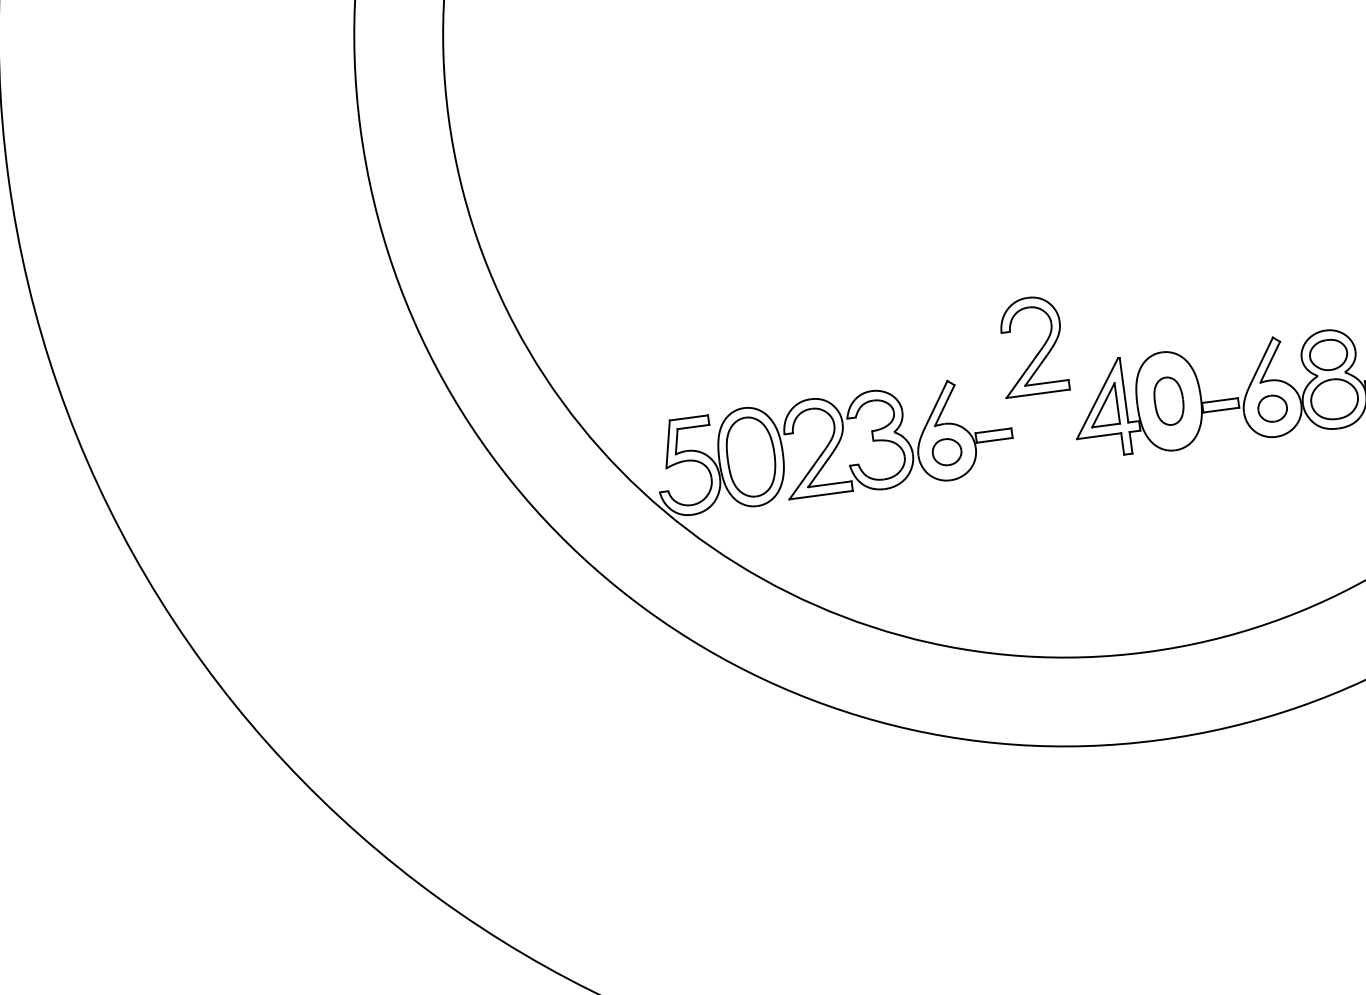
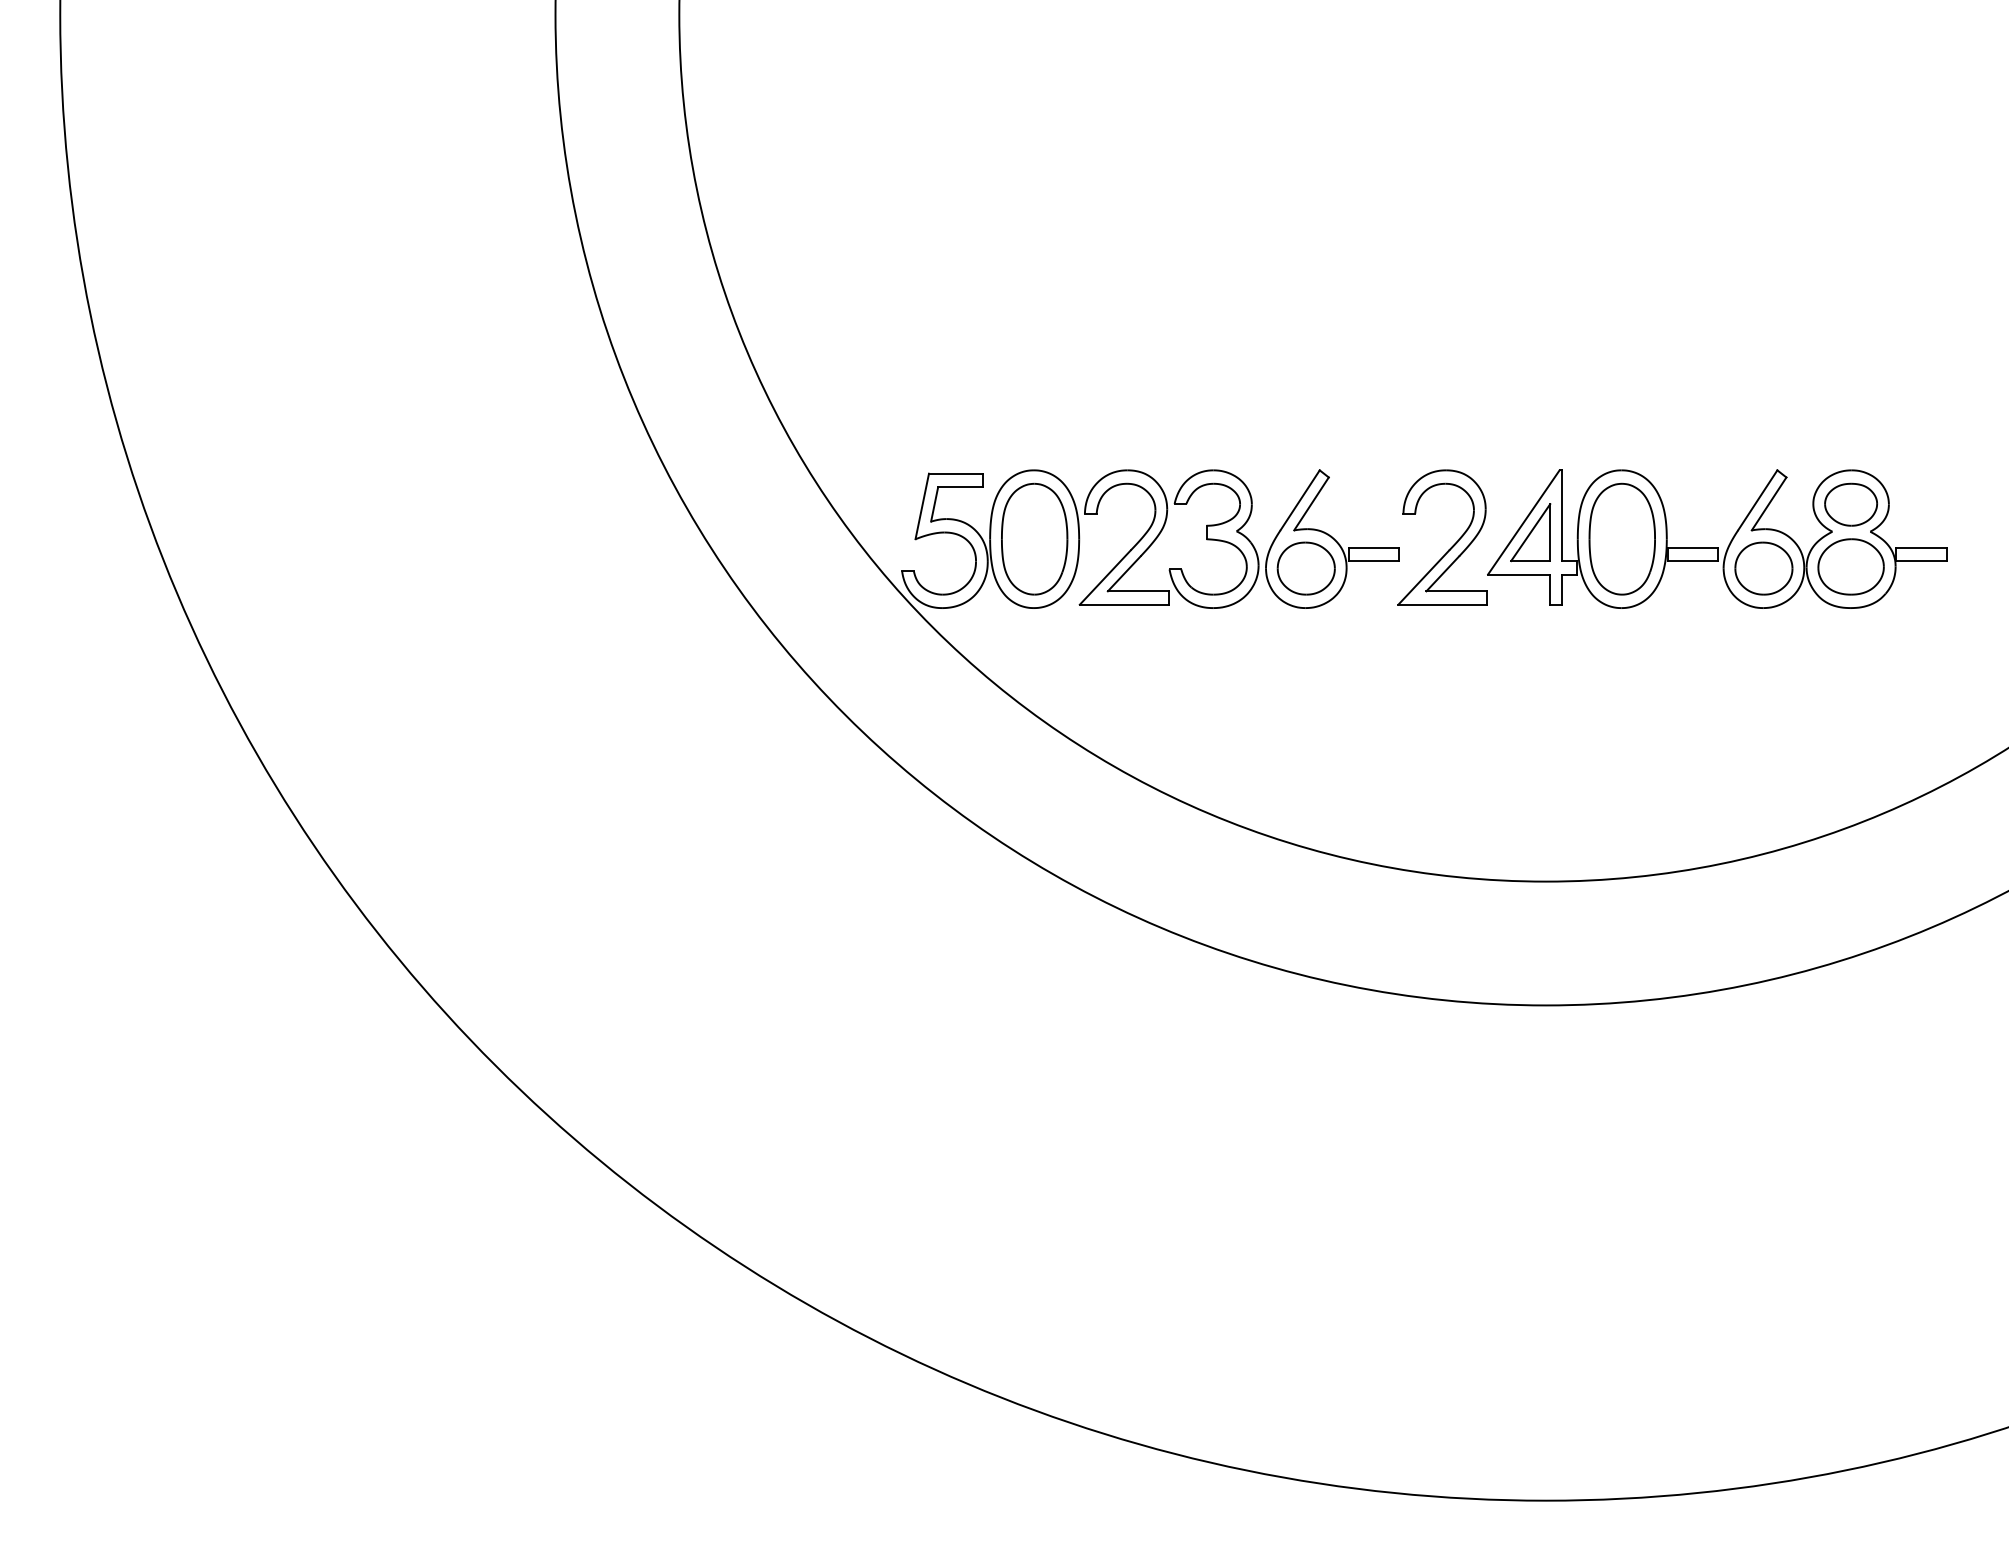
part: (1038, 351) -> (1451, 546), moved
part: (1168, 400) -> (1621, 538), size x1.67
part: (1272, 408) -> (1763, 568), size x1.43
part: (946, 452) -> (1305, 568), size x1.43

